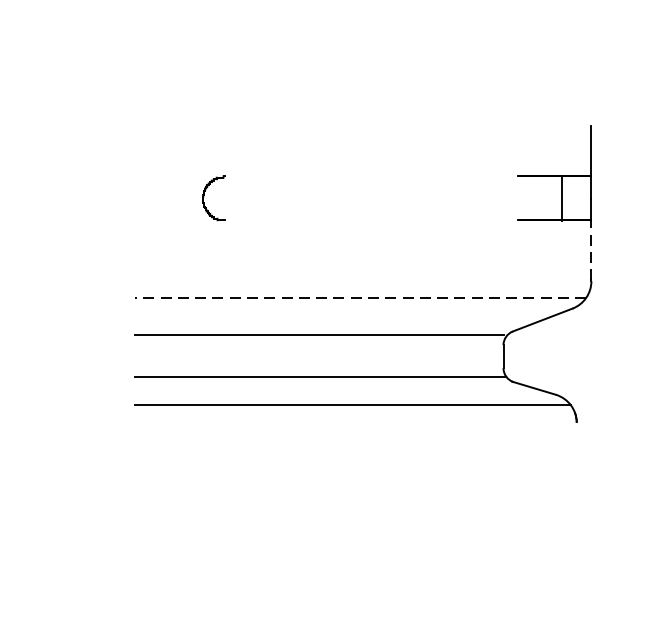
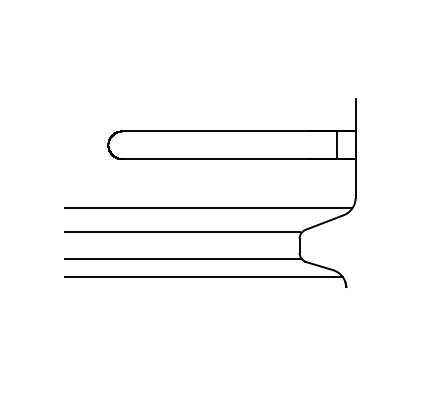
line: (371, 177) -> (215, 131), added
line: (371, 221) -> (215, 159), added
line: (591, 250) -> (355, 178), dashed -> solid
line: (360, 297) -> (208, 208), dashed -> solid

